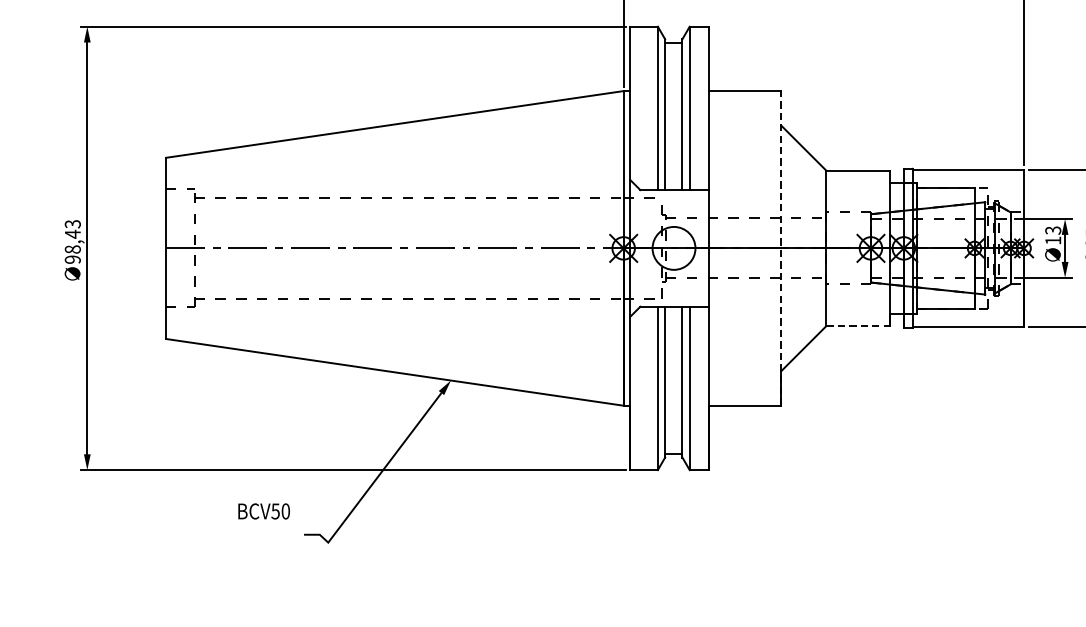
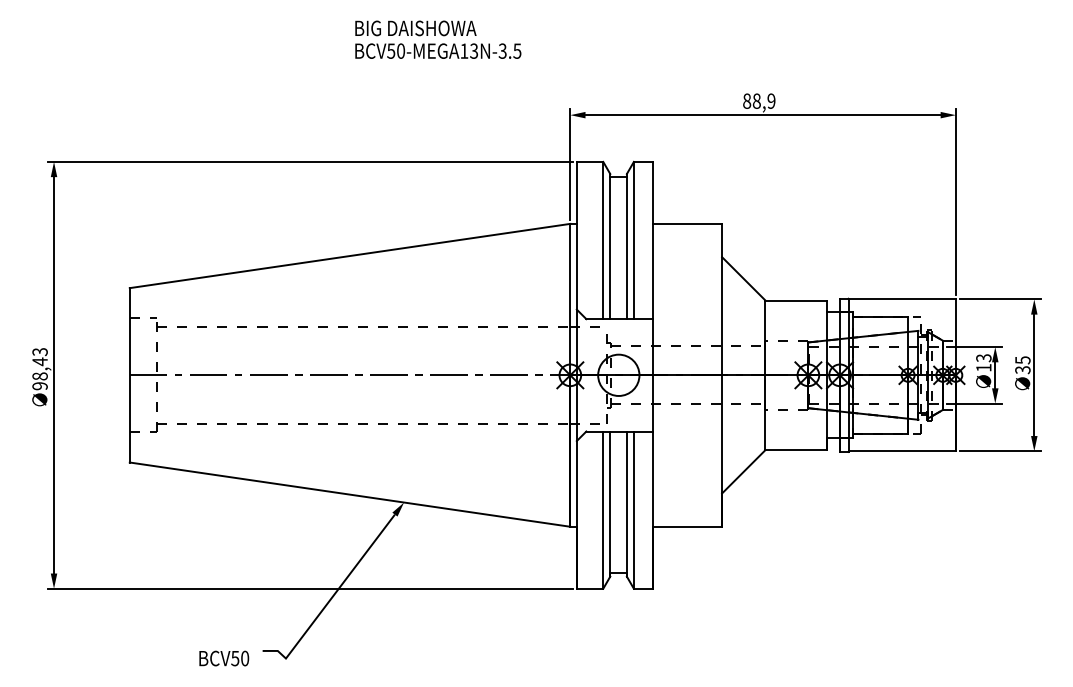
line: (781, 247) -> (722, 374), dashed -> solid
line: (858, 326) -> (796, 450), dashed -> solid
text: (264, 511) -> (224, 658), moved

